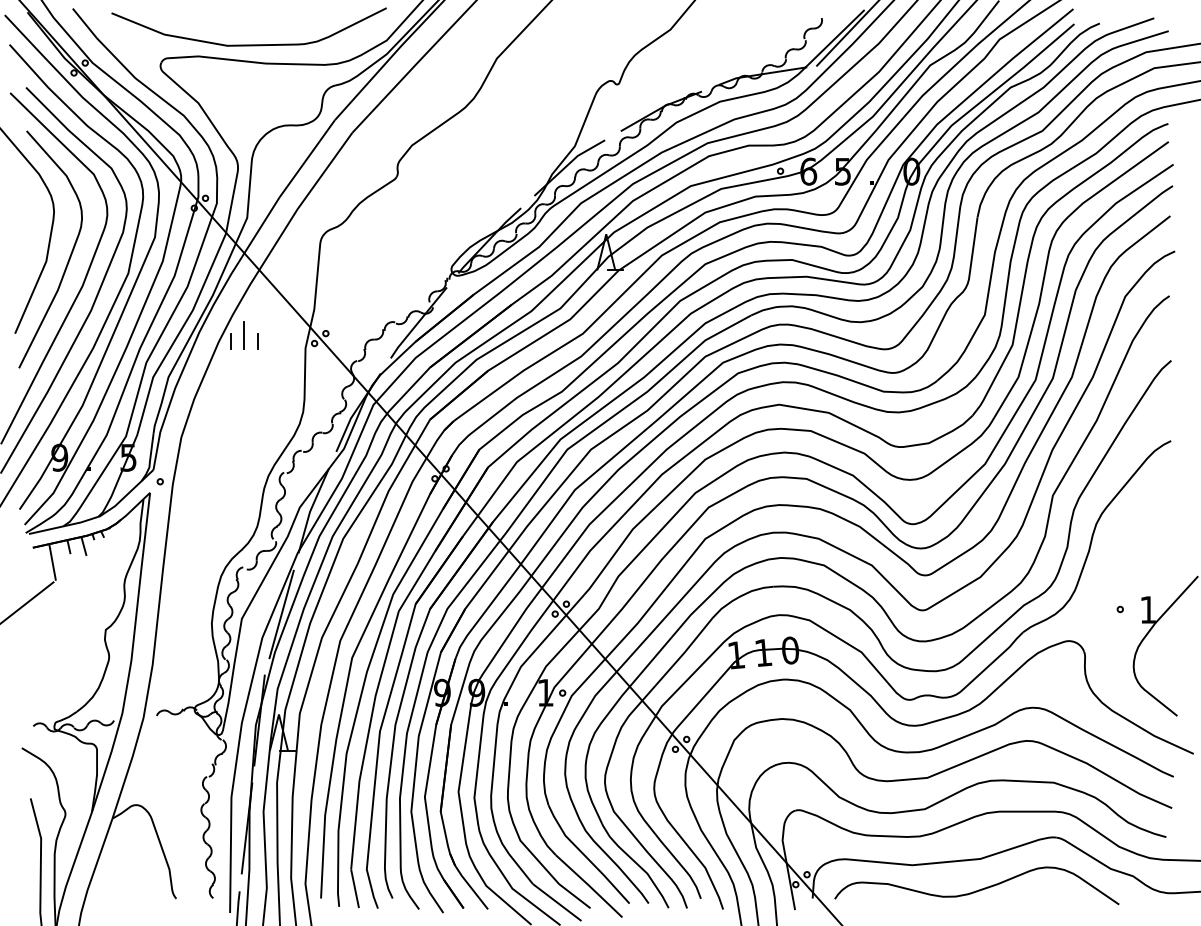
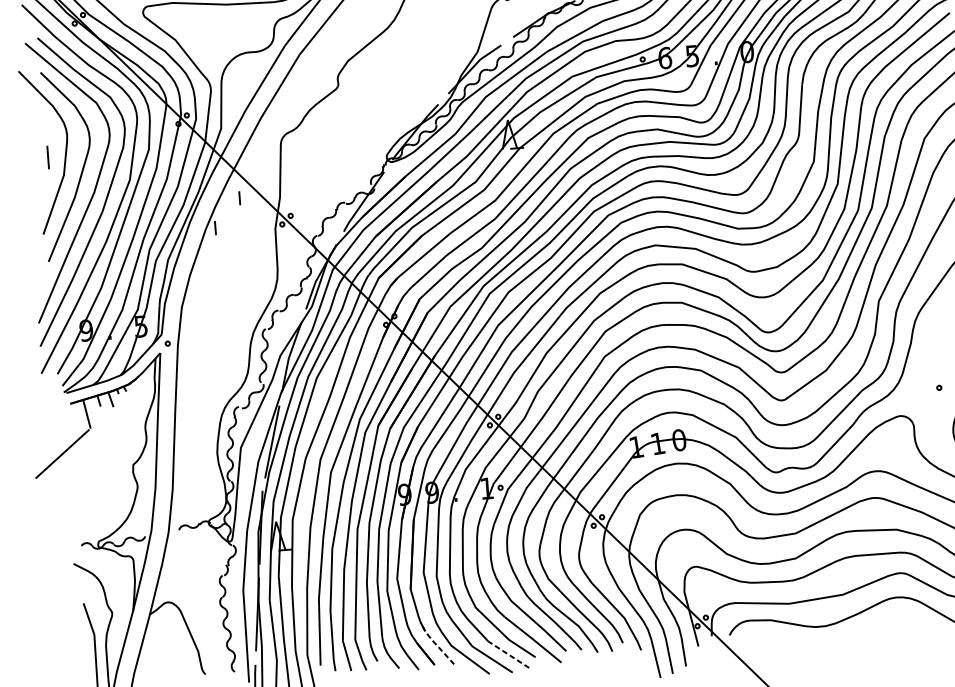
line: (243, 335) -> (47, 157), moved
line: (257, 341) -> (239, 198), moved
line: (466, 881) -> (435, 643), solid -> dashed
line: (557, 902) -> (509, 654), solid -> dashed

